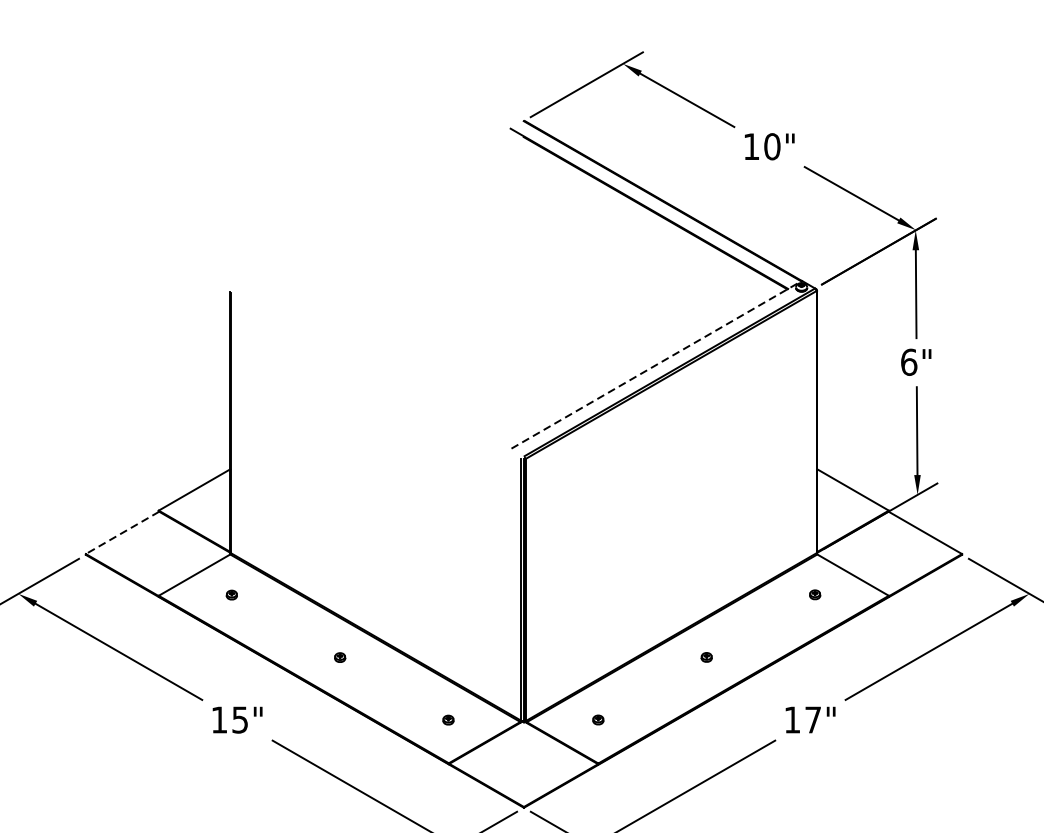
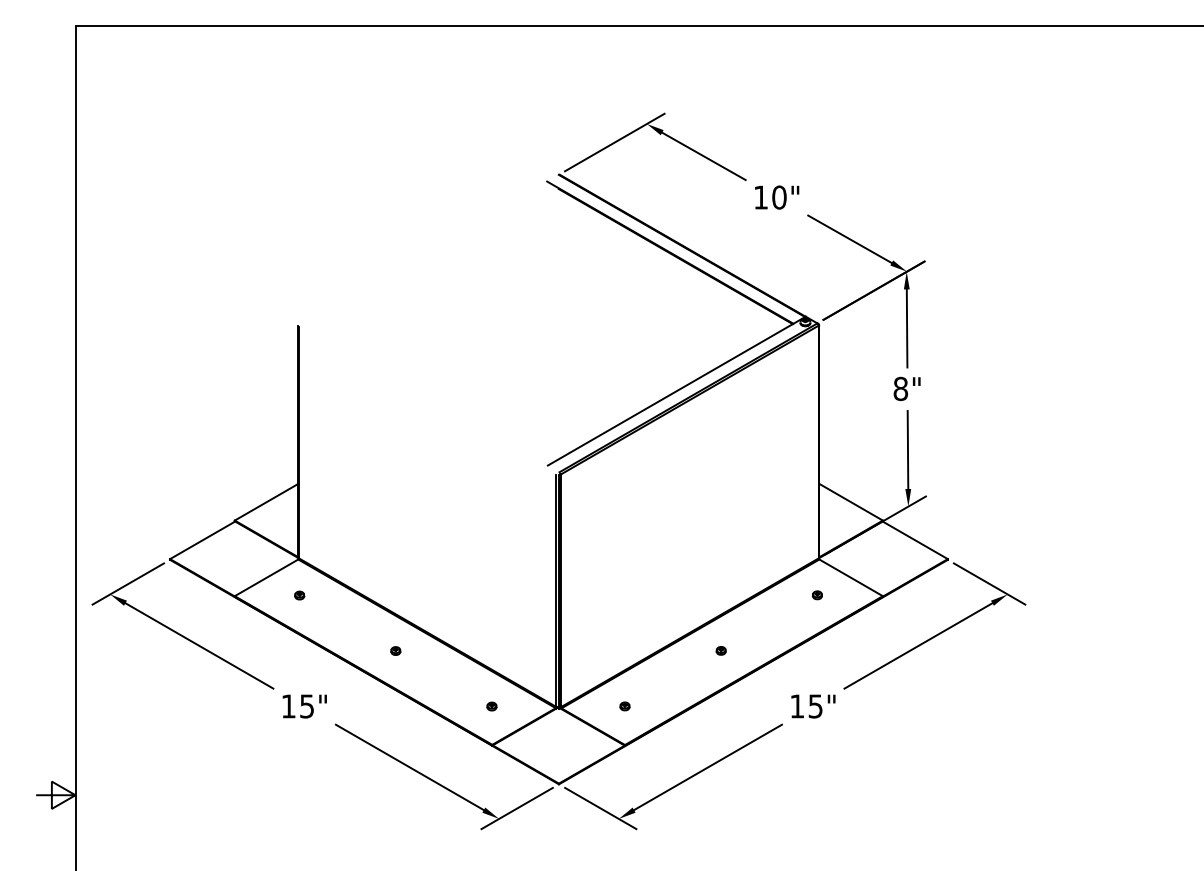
text: (908, 361) -> (900, 388), 6" -> 8"
line: (656, 365) -> (676, 391), dashed -> solid
line: (122, 533) -> (202, 540), dashed -> solid
text: (812, 720) -> (815, 706), 17" -> 15"

